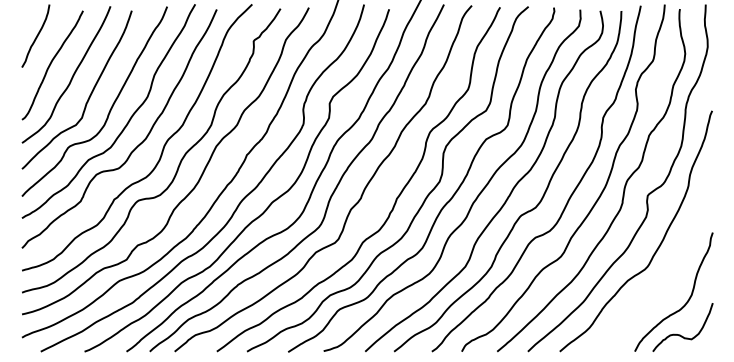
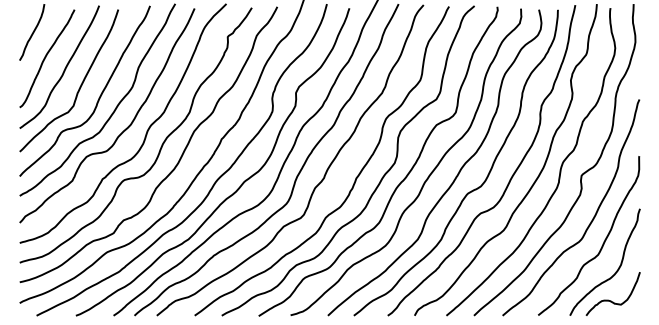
curve: (672, 268) -> (603, 241), added

